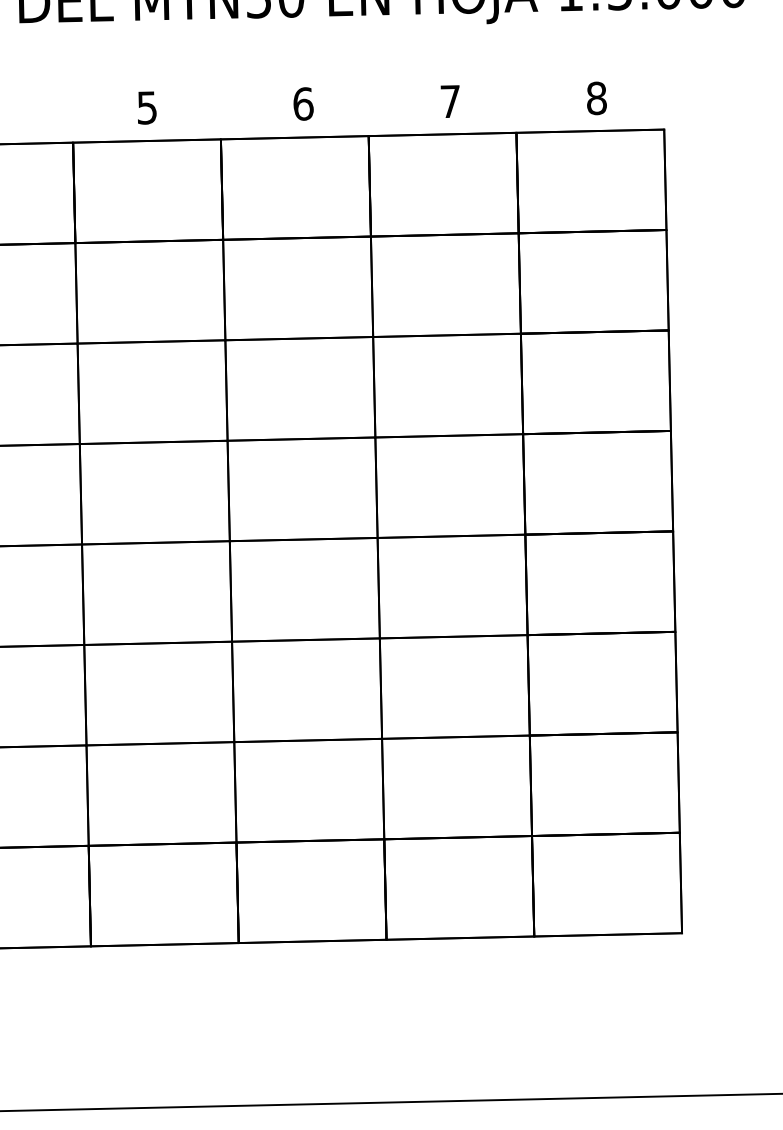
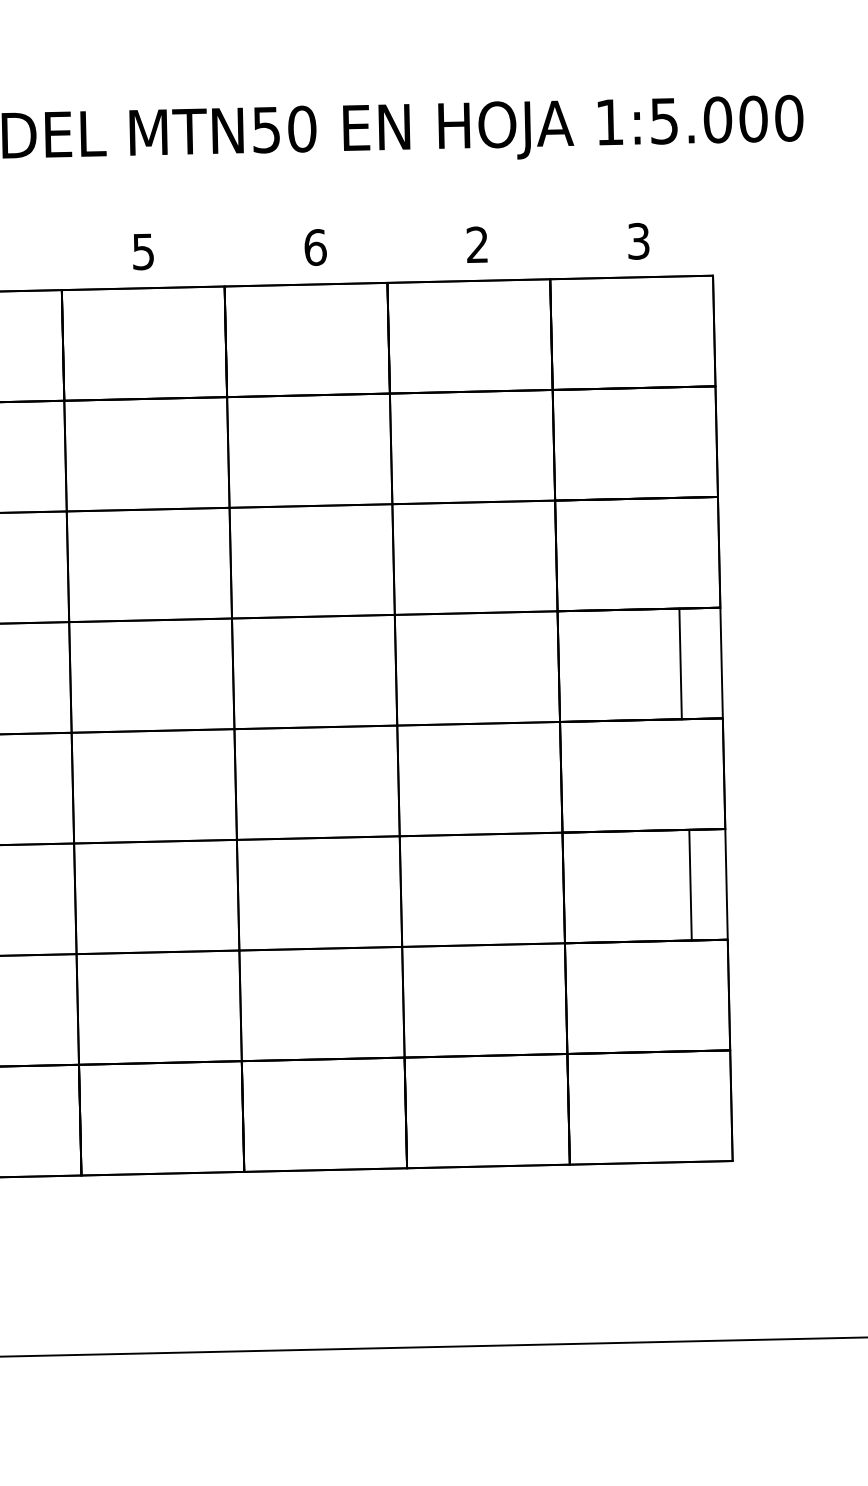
text: (596, 98) -> (638, 241), 8 -> 3
text: (449, 101) -> (476, 244), 7 -> 2
line: (671, 480) -> (680, 663), moved
line: (676, 682) -> (690, 885), moved

